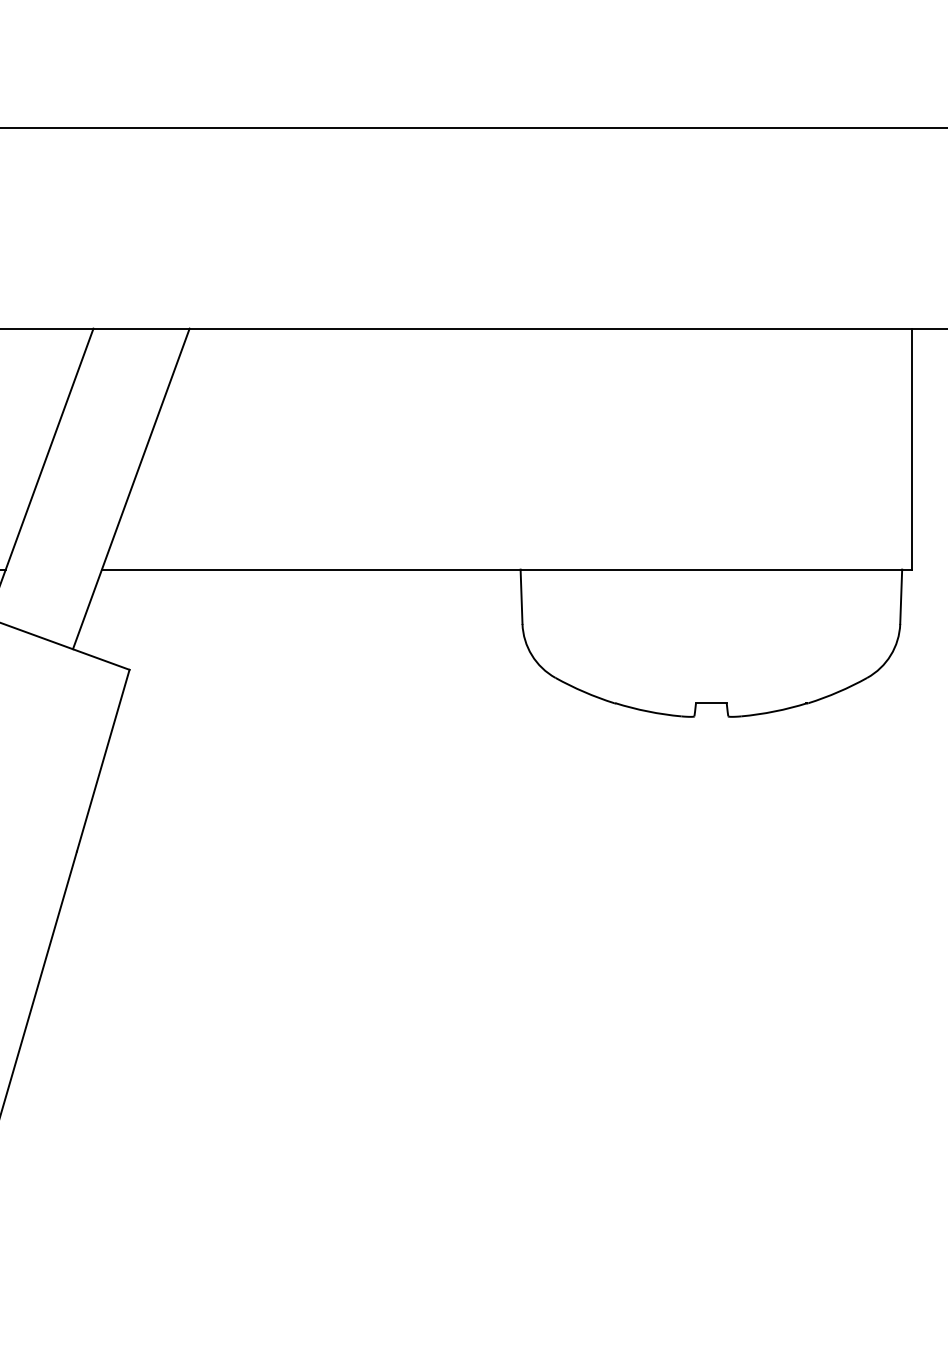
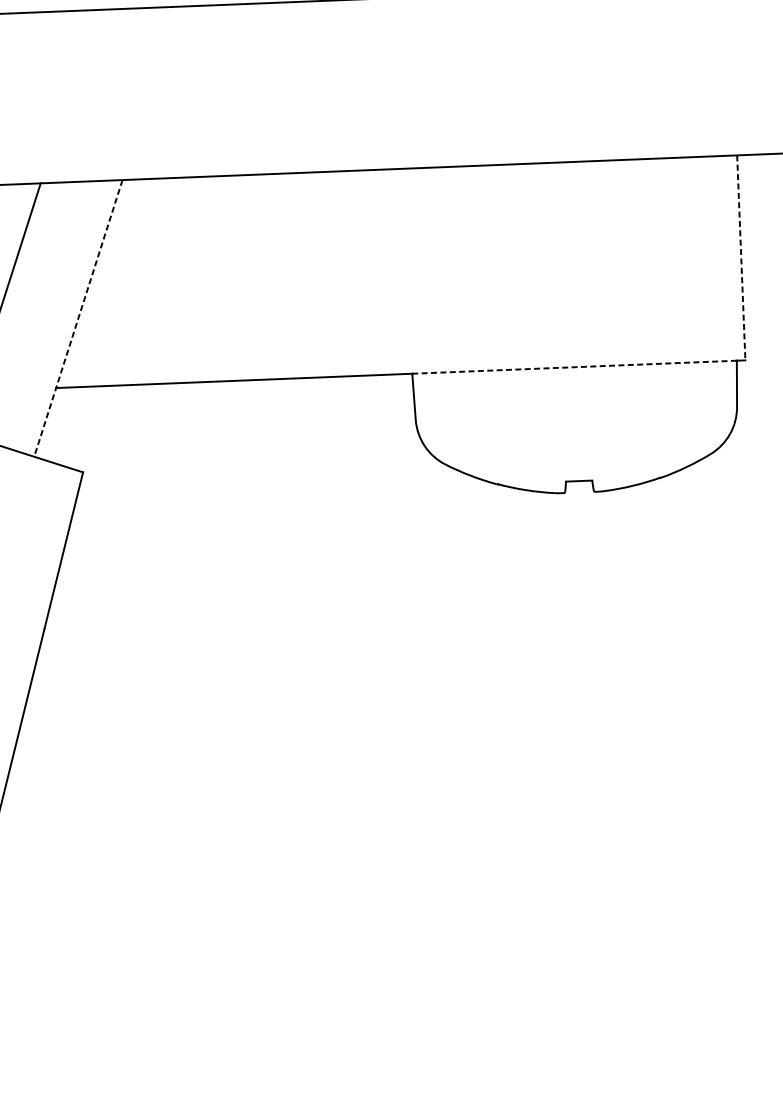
line: (912, 449) -> (741, 258), solid -> dashed
line: (131, 488) -> (78, 318), solid -> dashed
line: (711, 569) -> (574, 367), solid -> dashed

